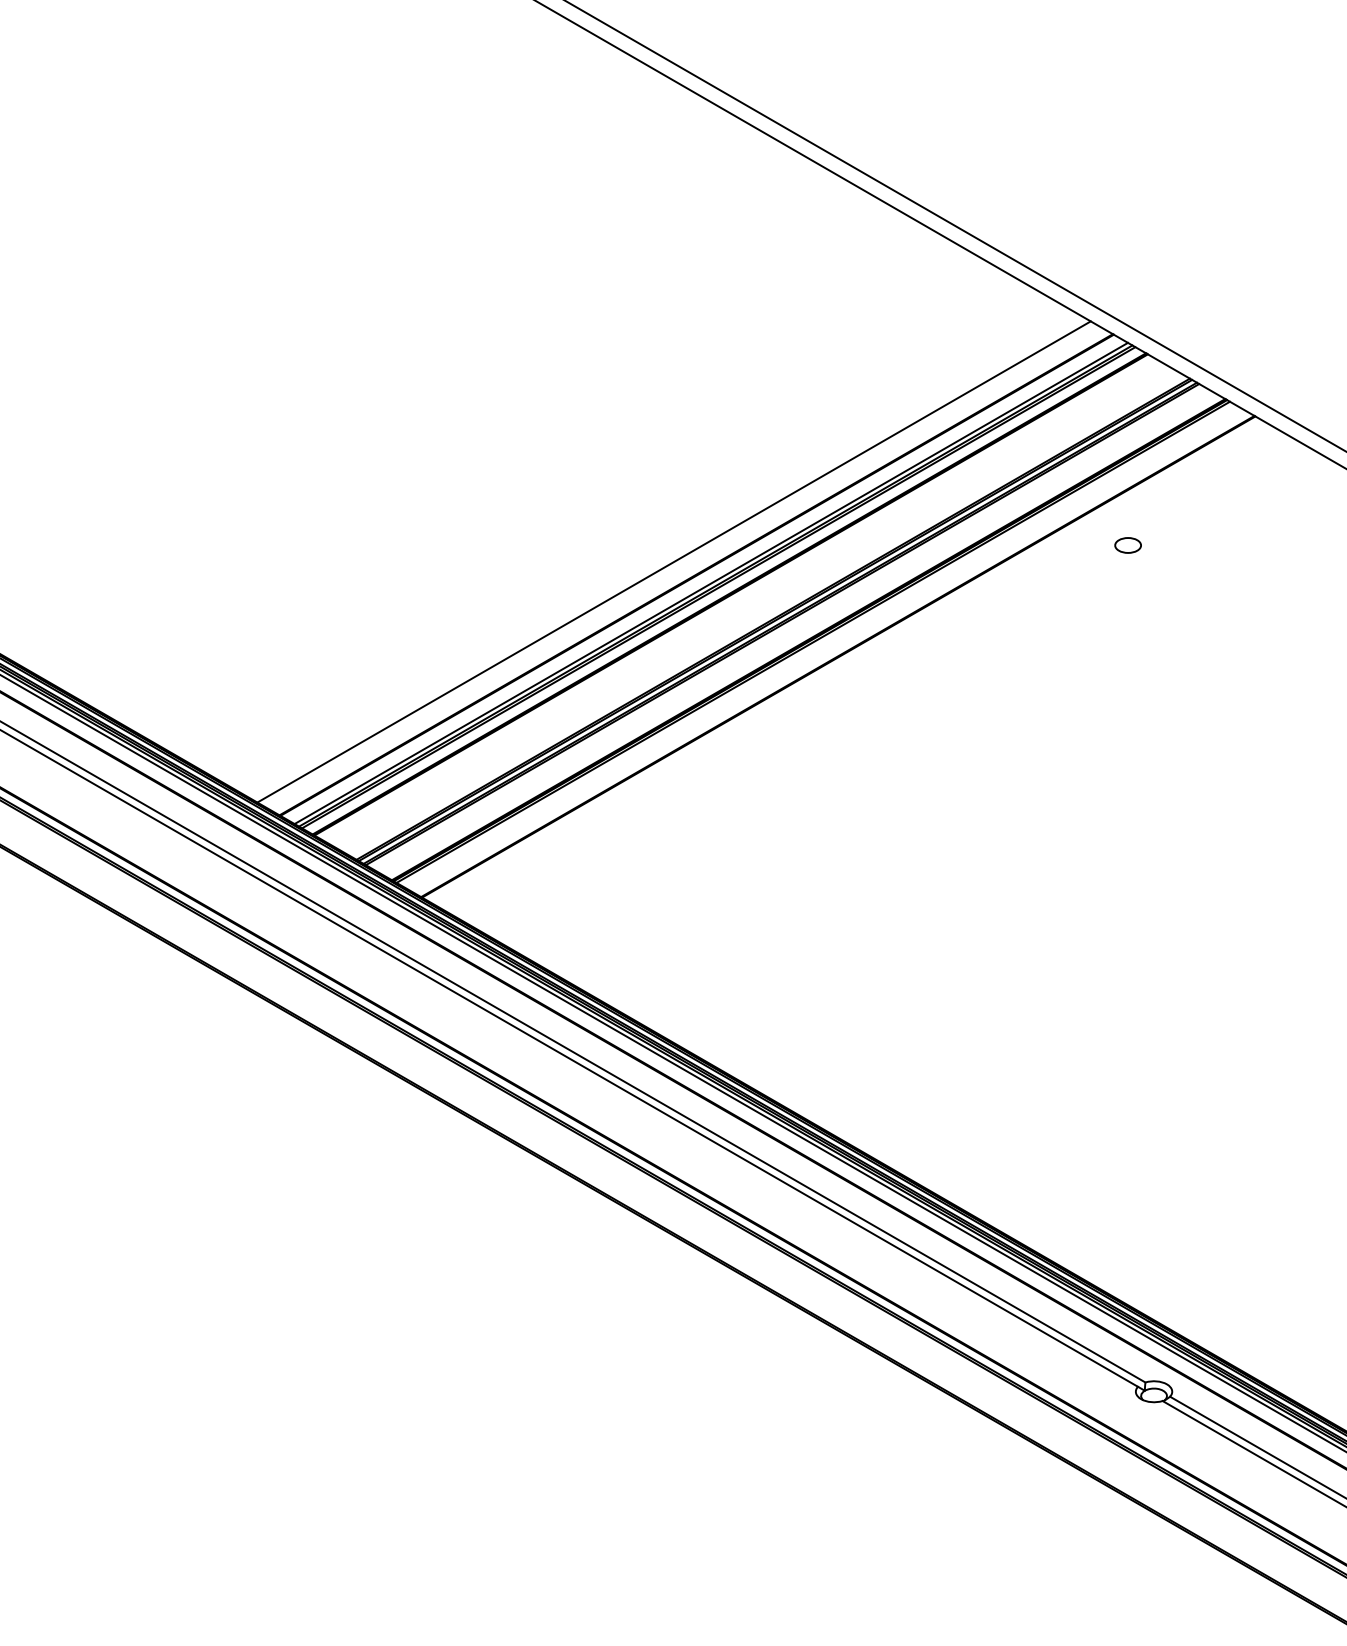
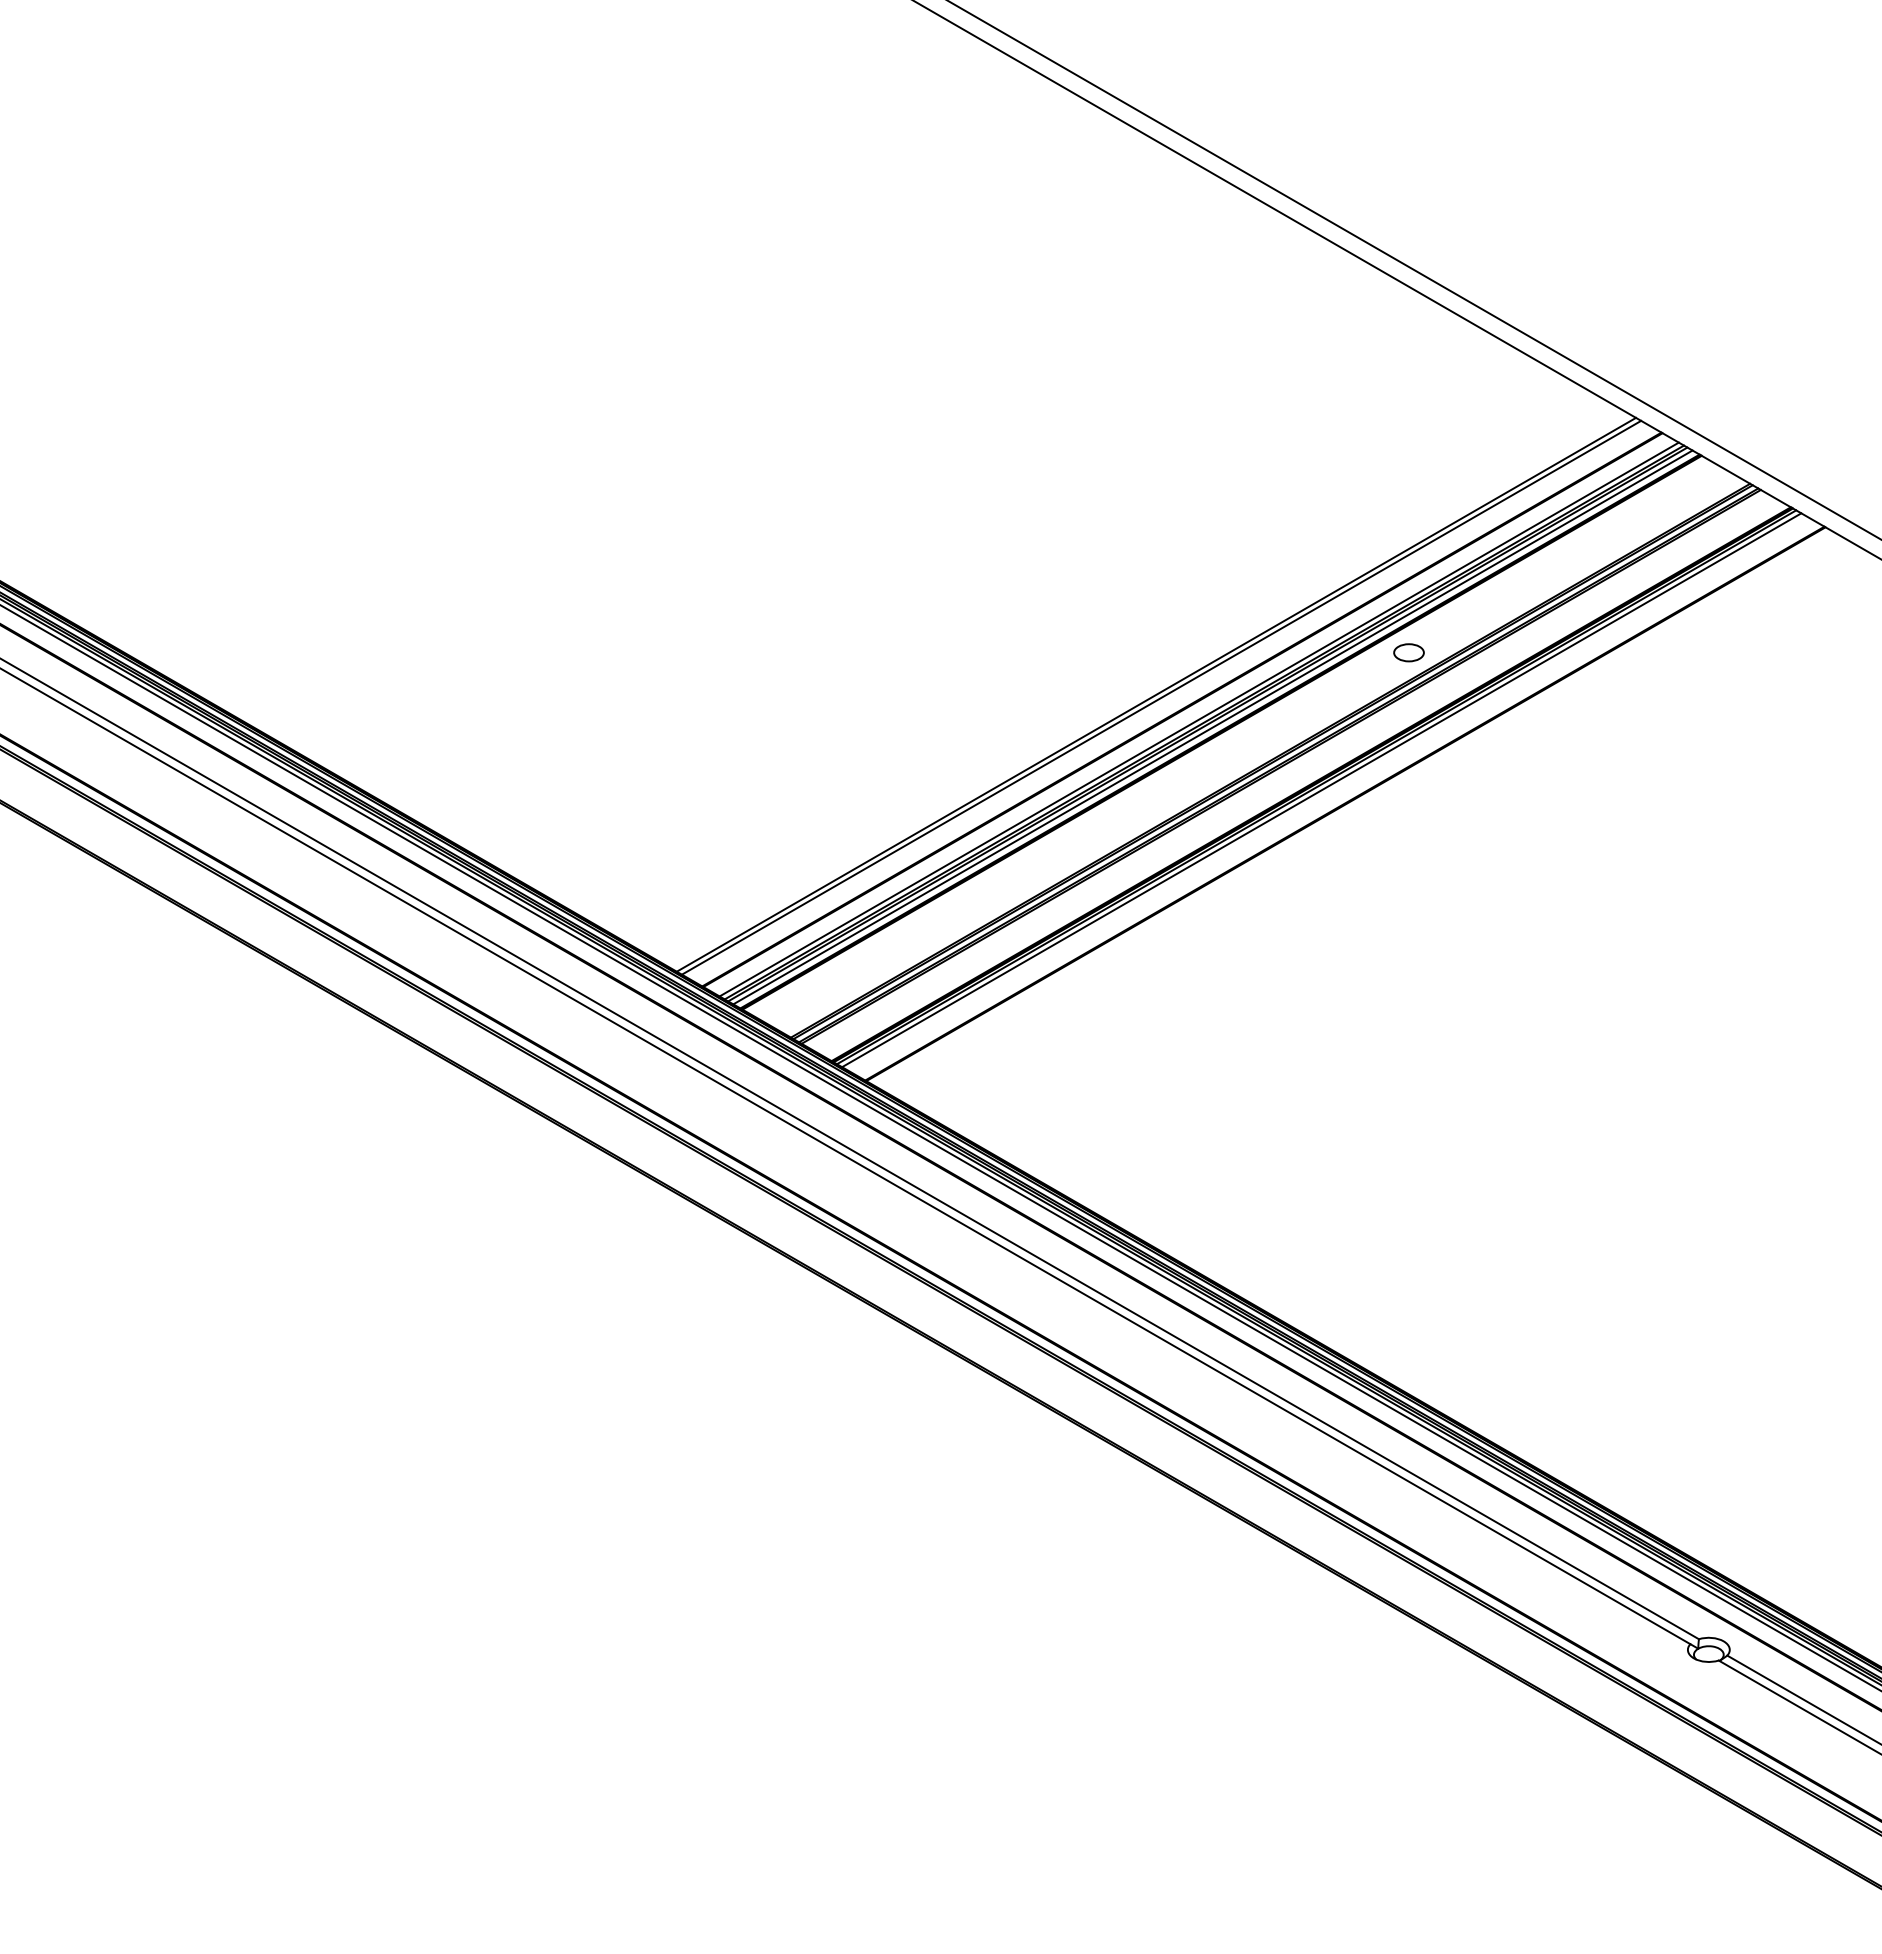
part: (1127, 545) -> (1408, 652), moved
line: (678, 564) -> (1161, 697), added
line: (722, 590) -> (1212, 727), added
line: (817, 645) -> (1321, 790), added

